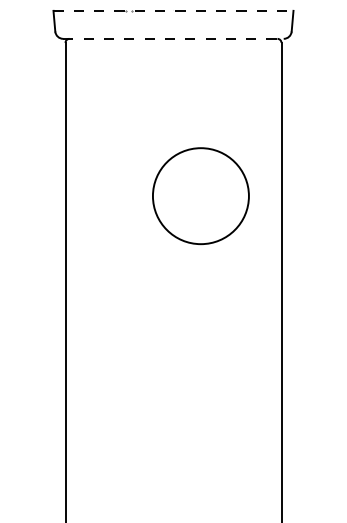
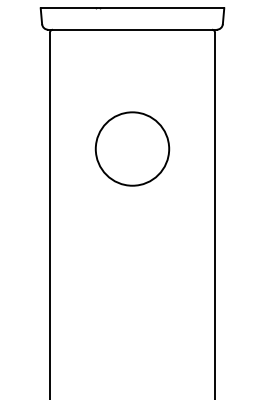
line: (173, 11) -> (132, 8), dashed -> solid
line: (173, 38) -> (132, 29), dashed -> solid
circle: (200, 195) -> (132, 148), moved

